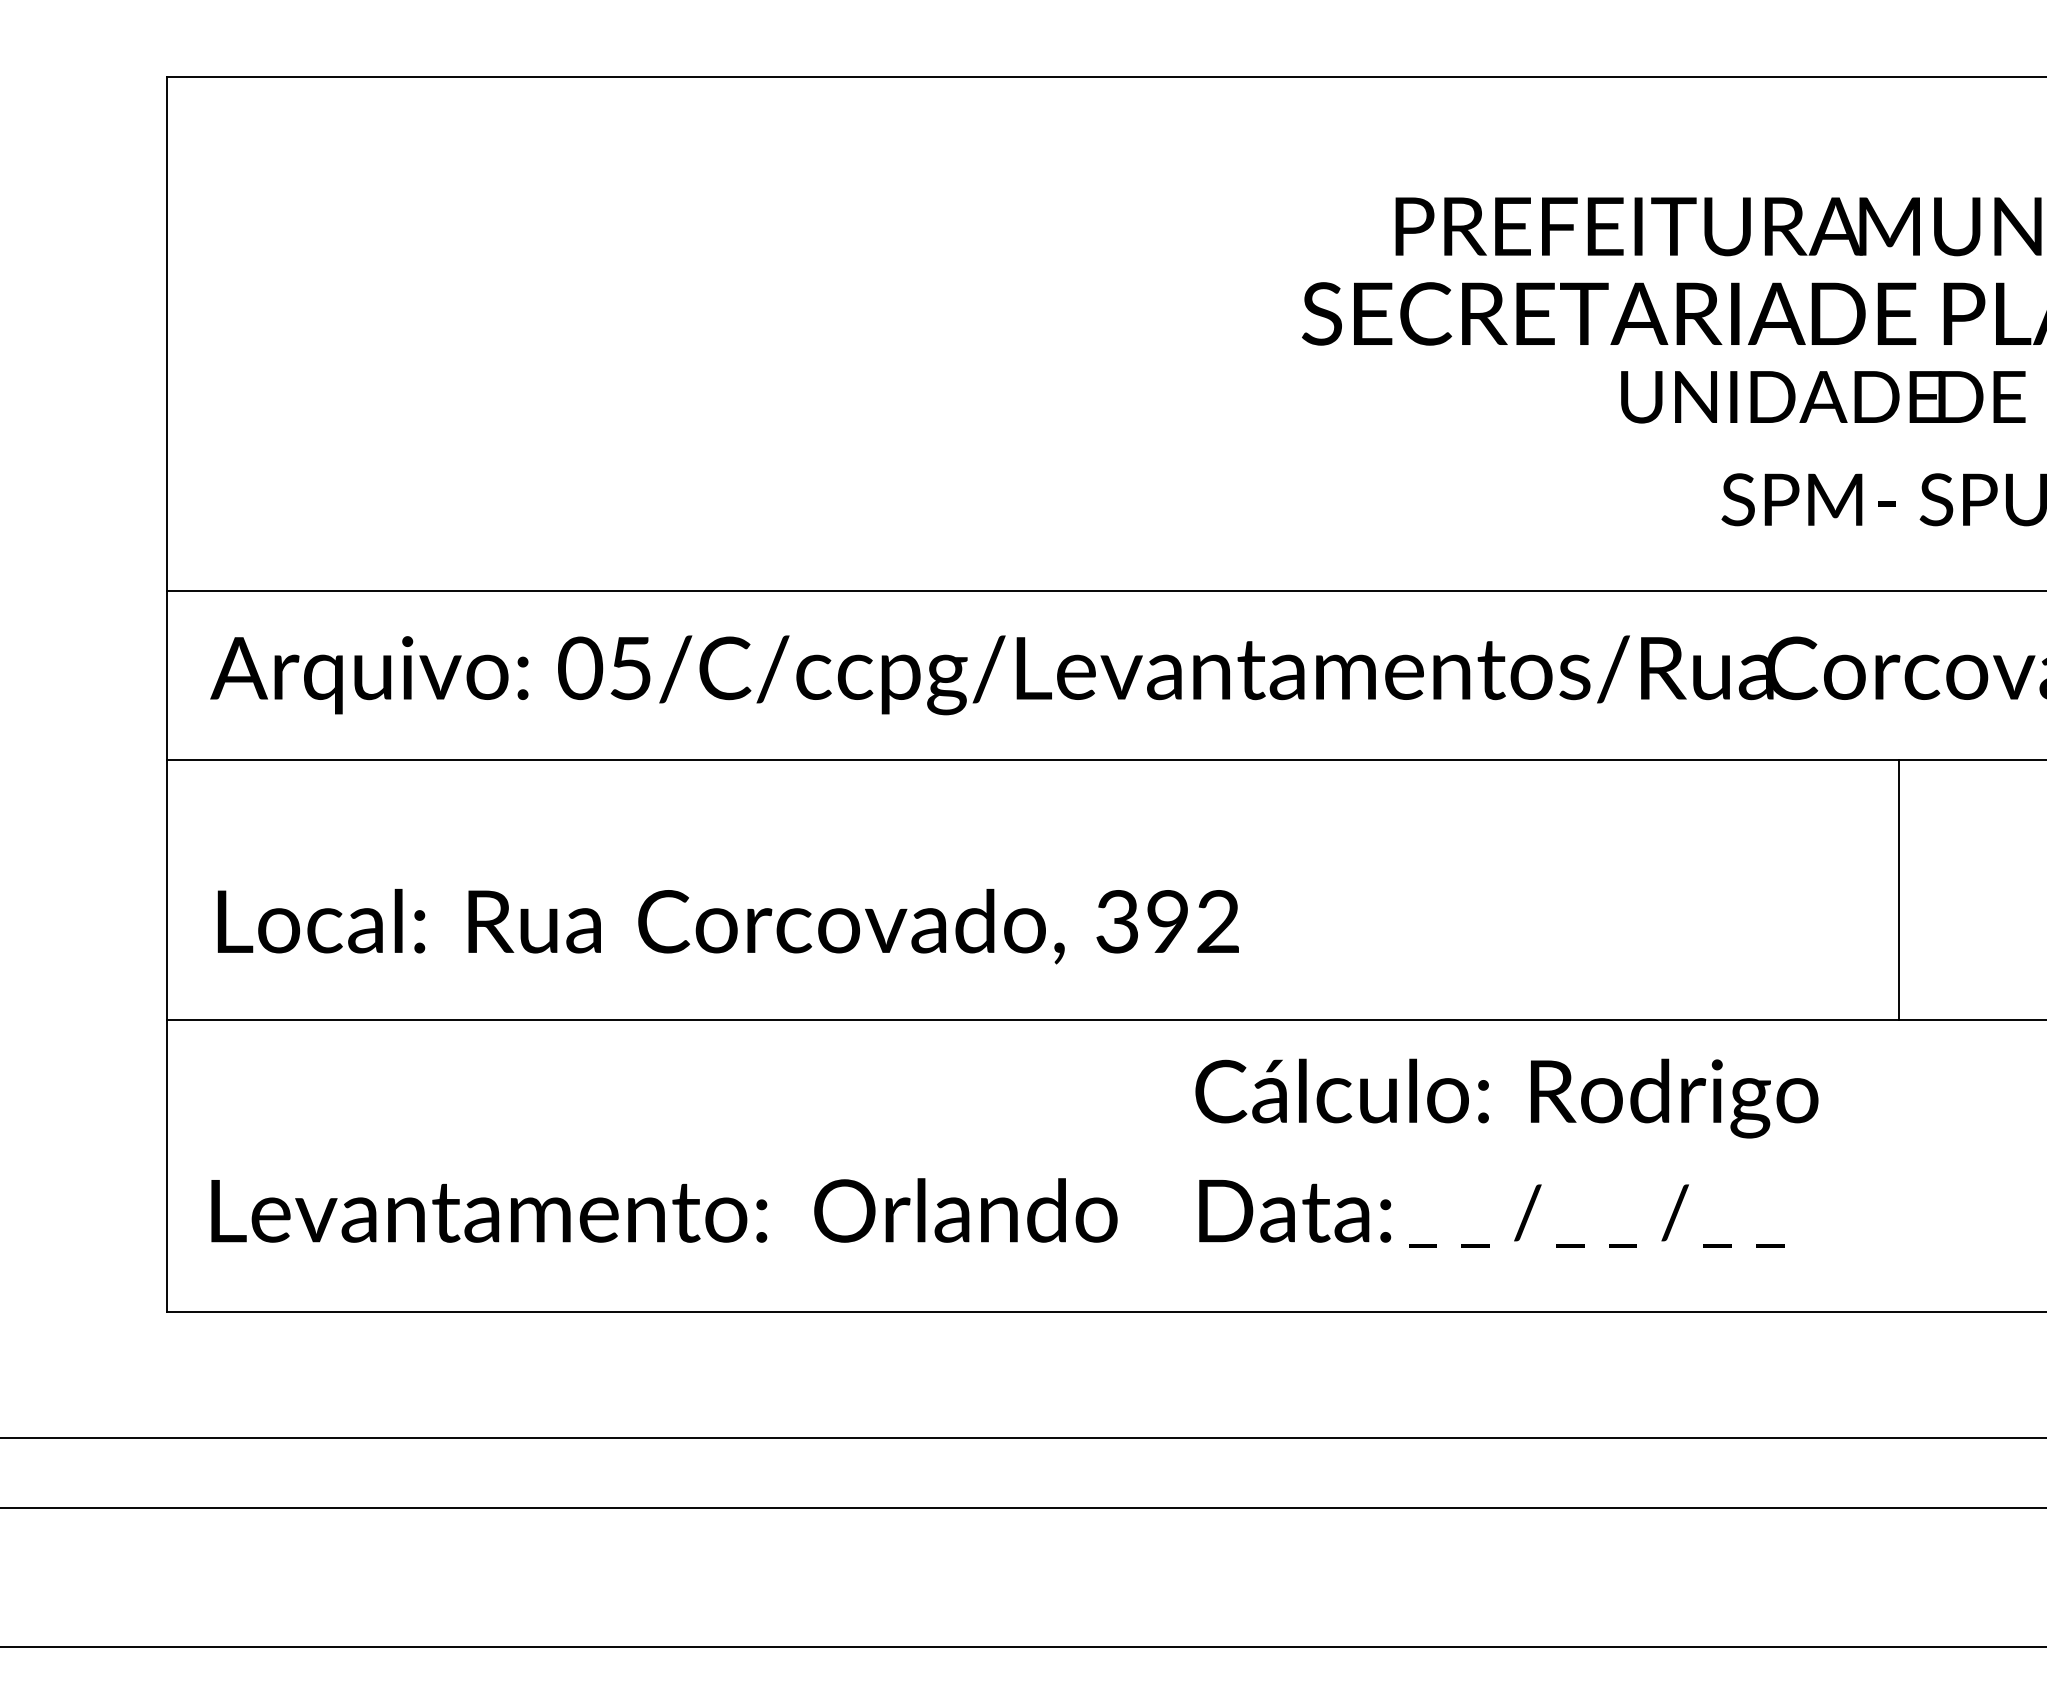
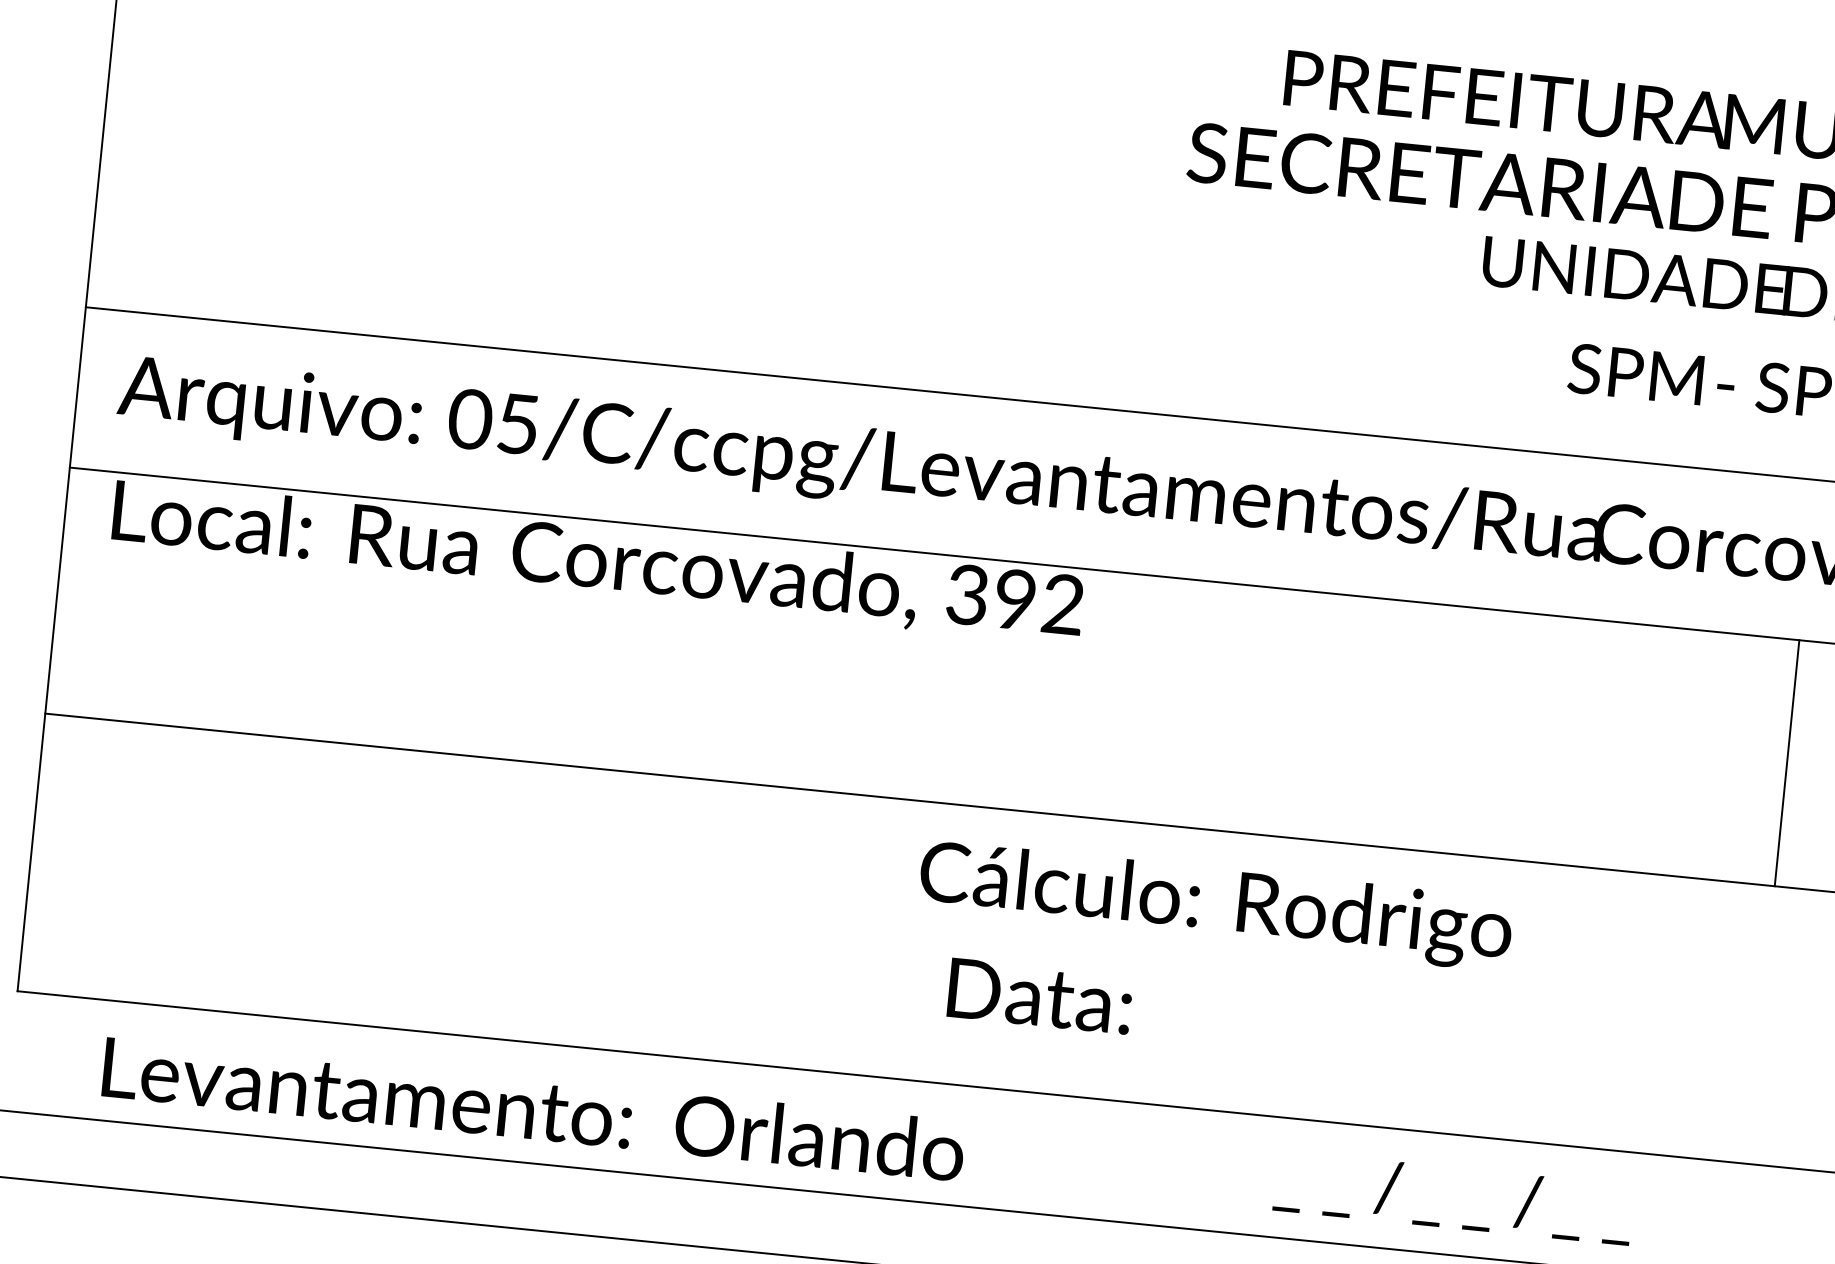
line: (1899, 889) -> (1787, 762), moved
text: (727, 926) -> (597, 562), moved
text: (1506, 1098) -> (1215, 905), moved
text: (664, 1210) -> (533, 1109), moved
text: (1295, 1211) -> (1040, 996), moved
text: (1596, 1215) -> (1453, 1196), moved

